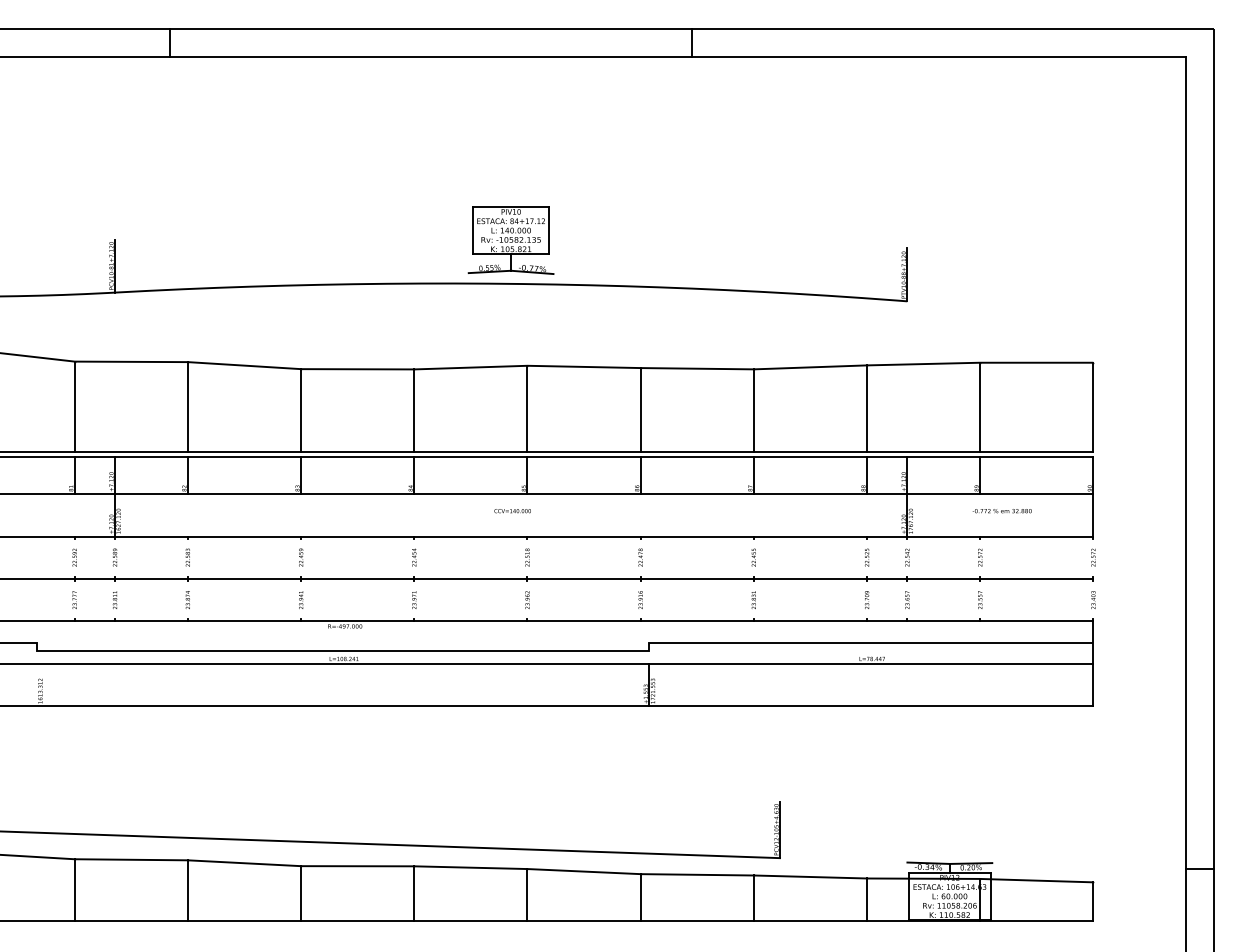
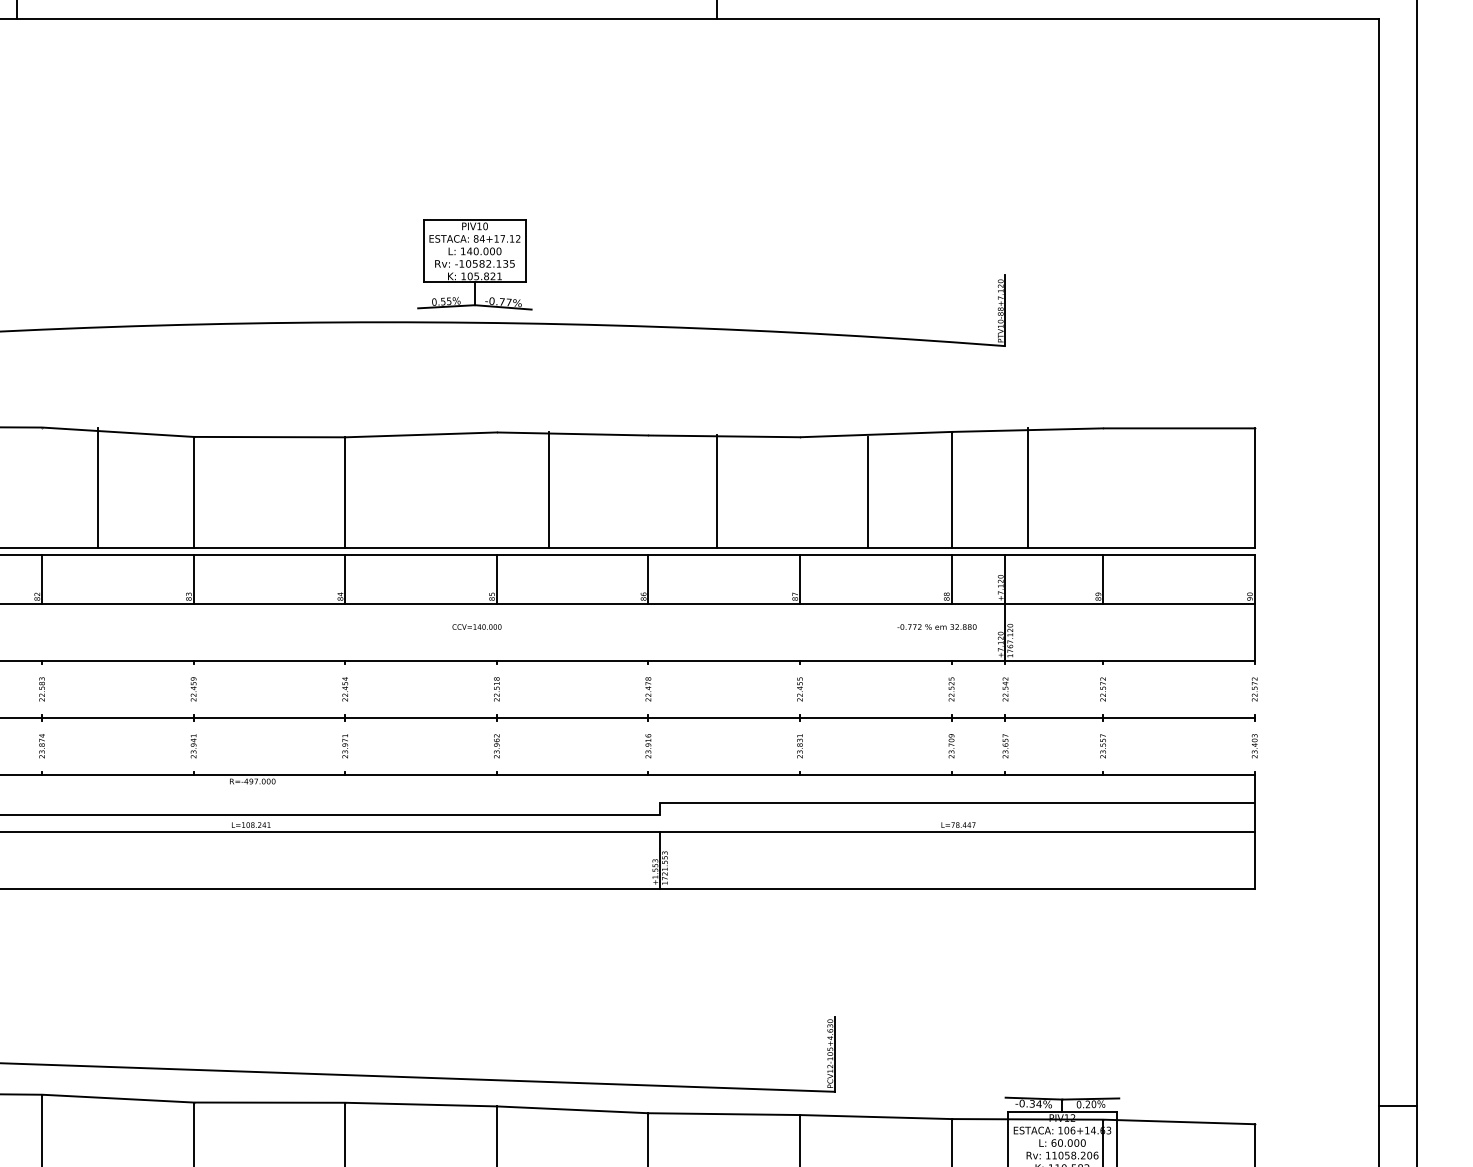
line: (187, 406) -> (97, 486), moved
line: (980, 406) -> (1028, 486), moved
line: (527, 408) -> (549, 489), moved
line: (640, 409) -> (716, 490), moved
line: (753, 410) -> (867, 492), moved
text: (1001, 511) -> (936, 627), moved

